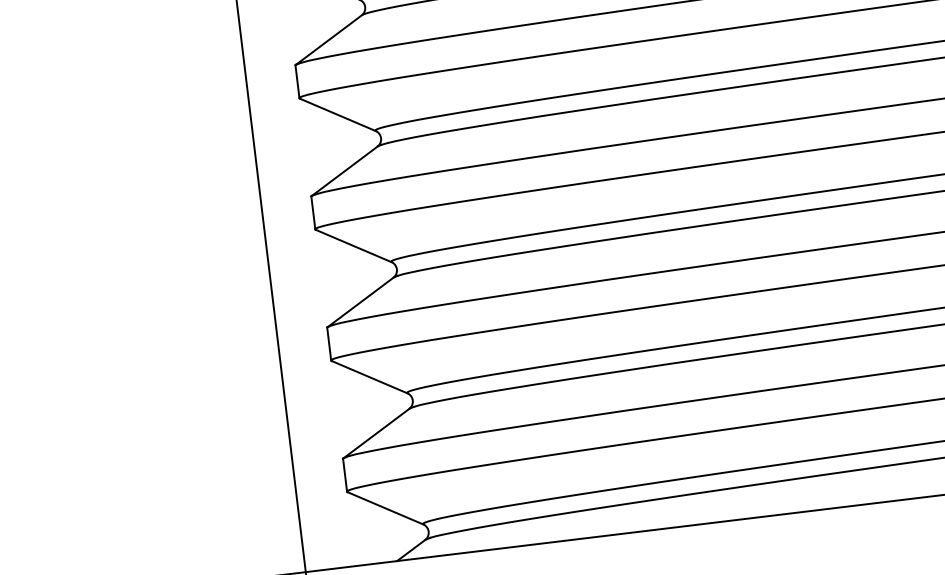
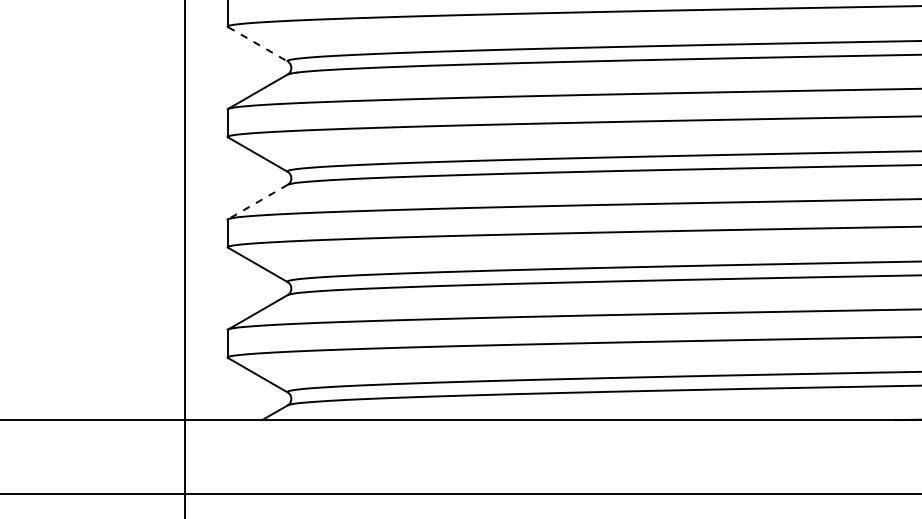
line: (338, 115) -> (258, 44), solid -> dashed
line: (360, 303) -> (257, 202), solid -> dashed

